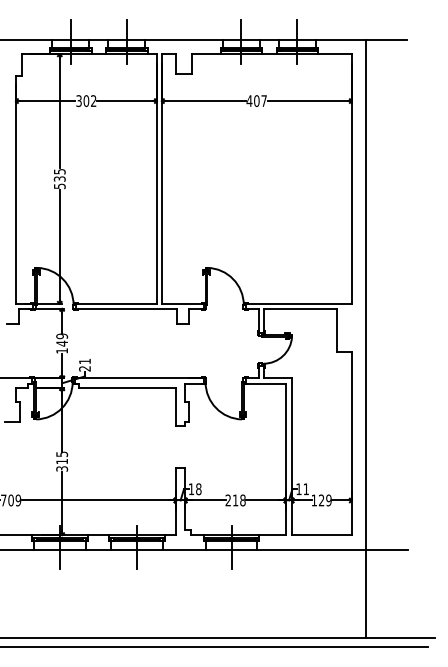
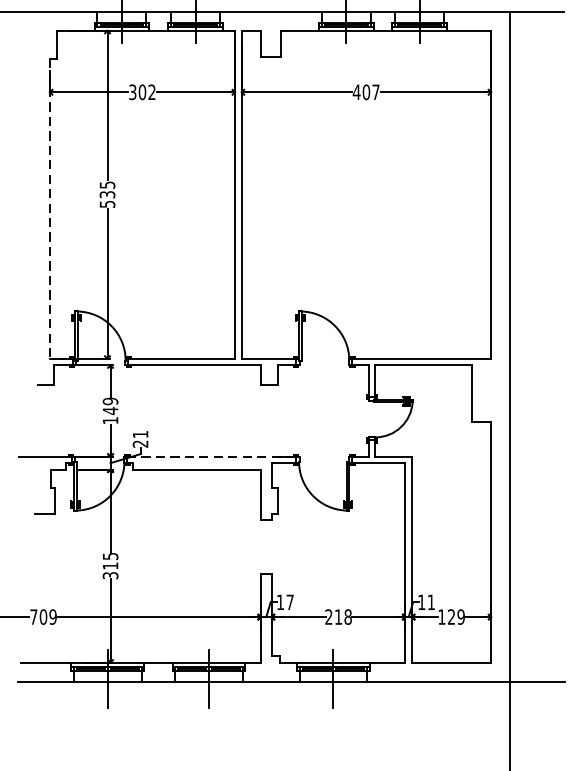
line: (16, 190) -> (50, 209), solid -> dashed
line: (139, 378) -> (212, 456), solid -> dashed
text: (198, 489) -> (289, 602), 18 -> 17

